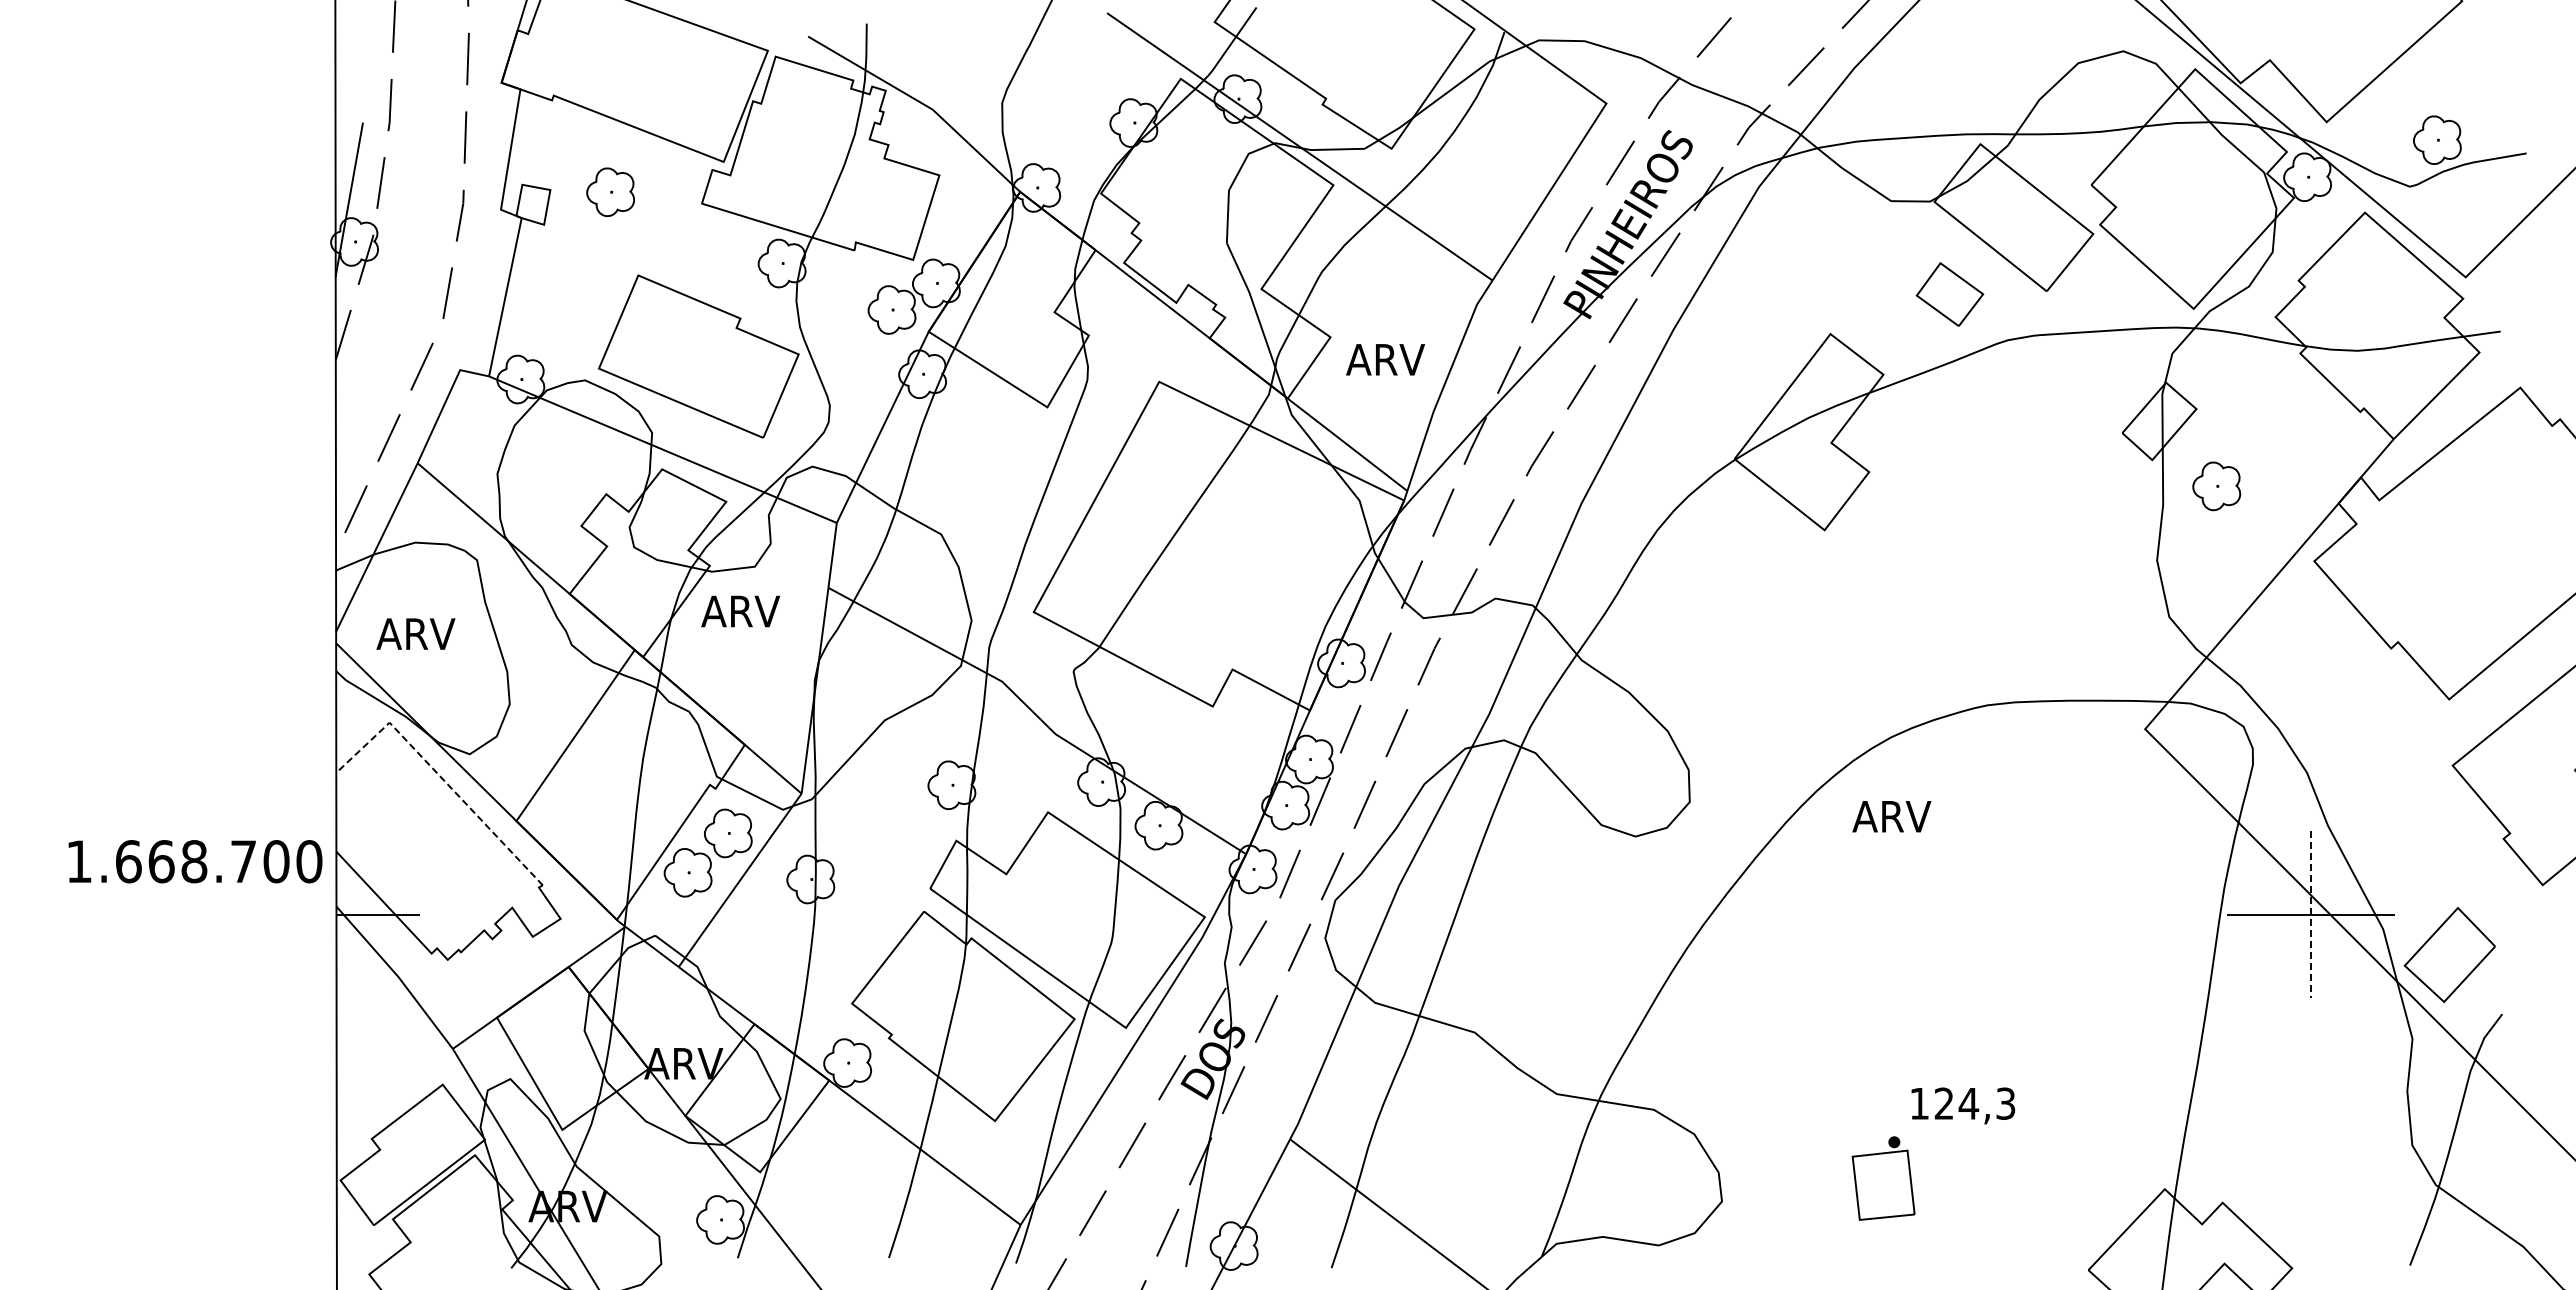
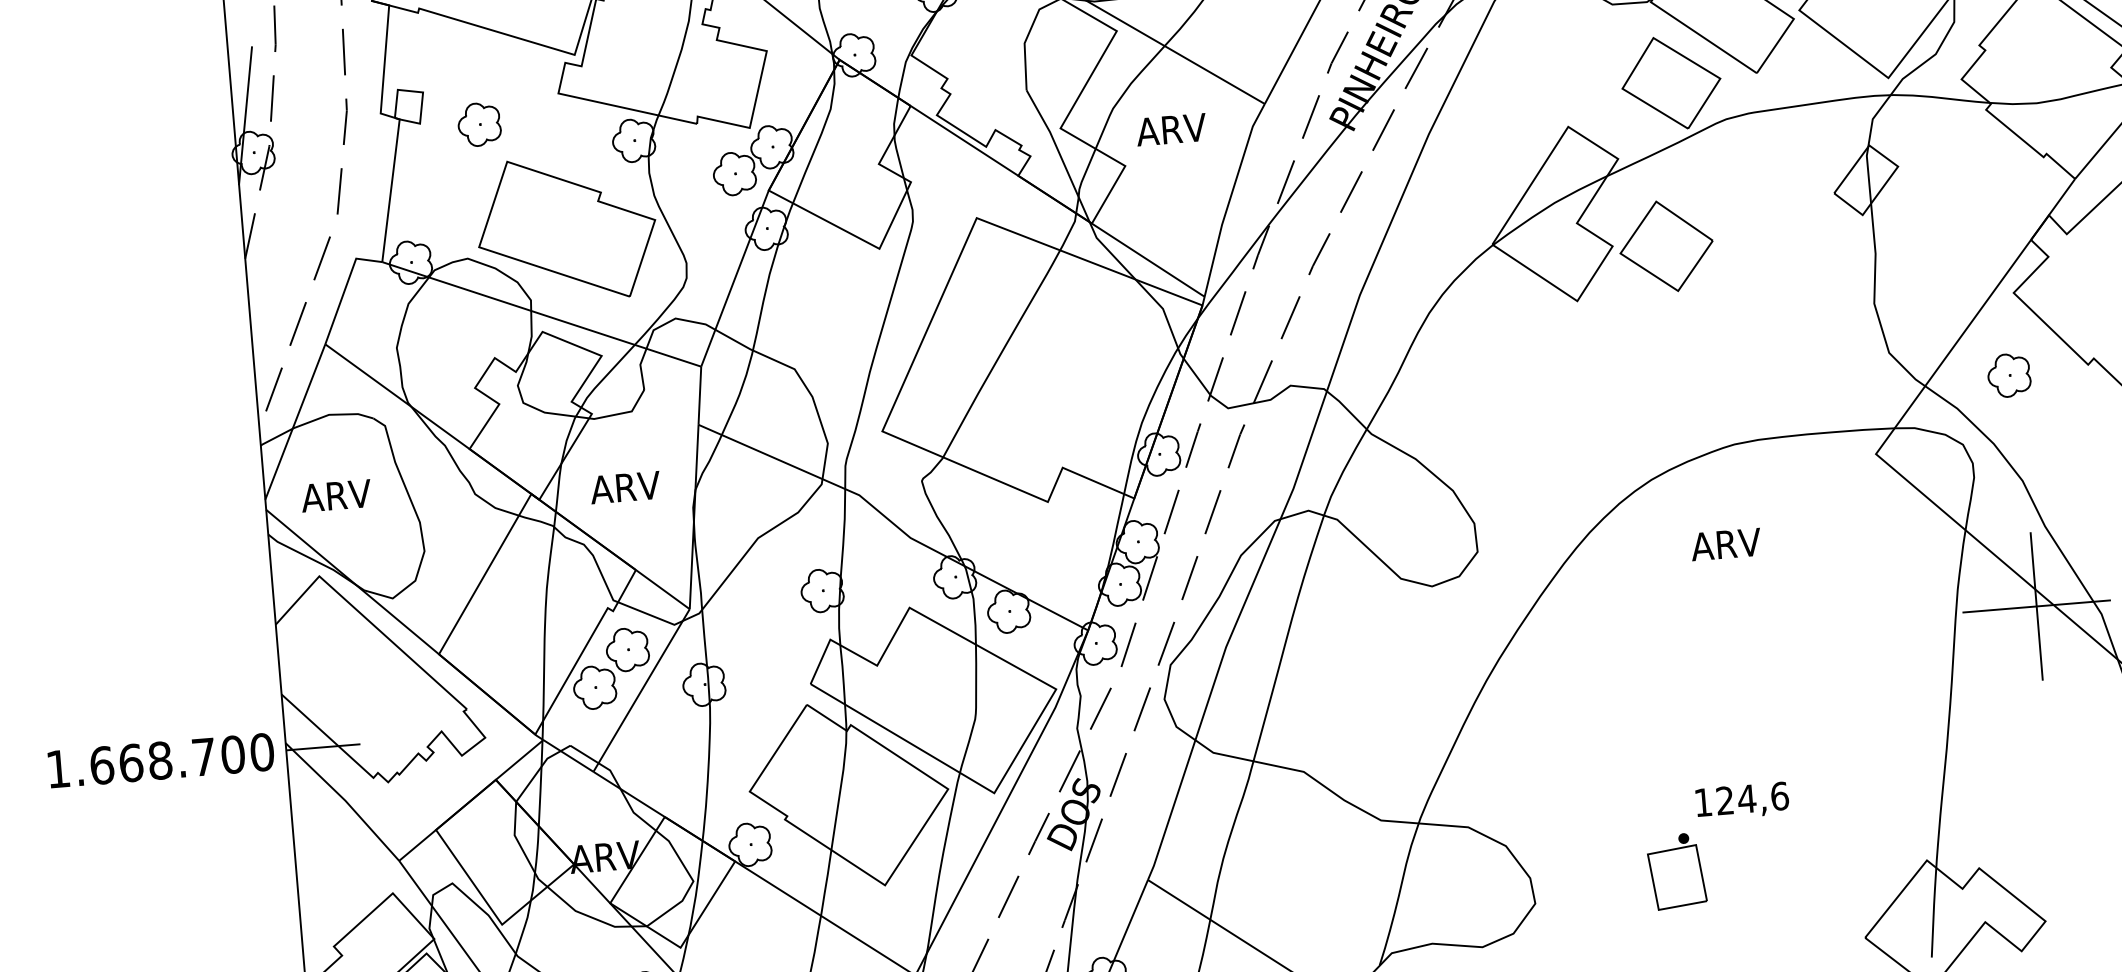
part: (610, 192) -> (479, 124), moved
part: (1949, 294) -> (1670, 83), size x1.67
text: (1385, 359) -> (1171, 129), moved
part: (1929, 477) -> (1666, 246), added
part: (2216, 486) -> (2009, 375), moved
text: (740, 611) -> (625, 487), moved
line: (440, 776) -> (368, 620), dashed -> solid
text: (1891, 816) -> (1725, 544), moved
text: (195, 861) -> (161, 760), moved
line: (2311, 914) -> (2036, 606), dashed -> solid
text: (2005, 1103) -> (1779, 796), 124,3 -> 124,6

